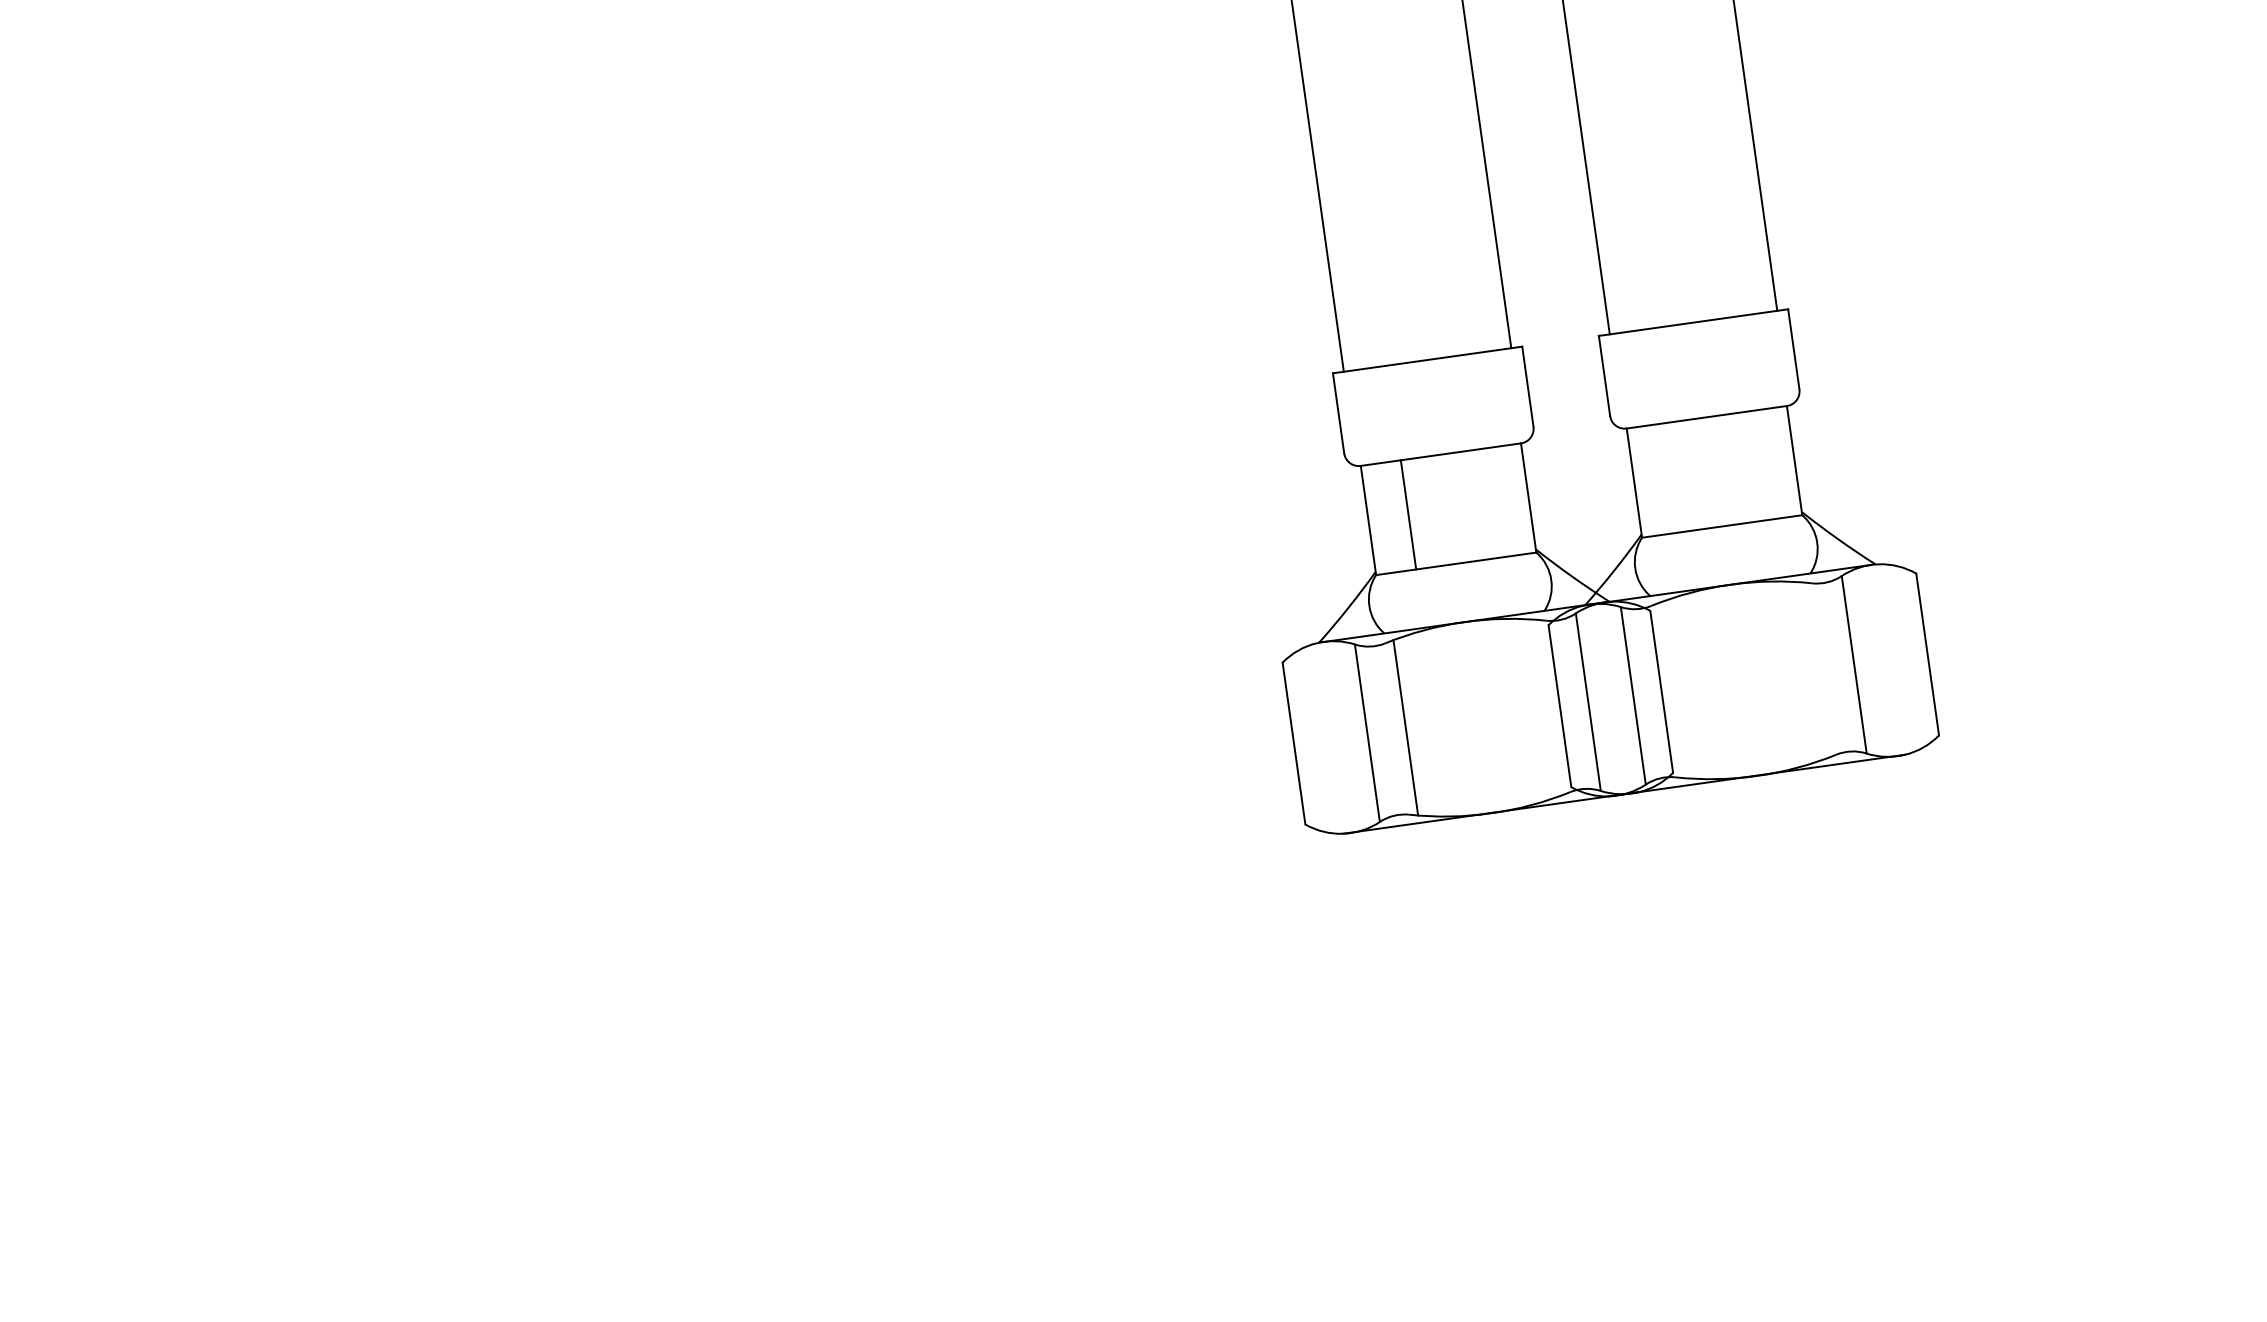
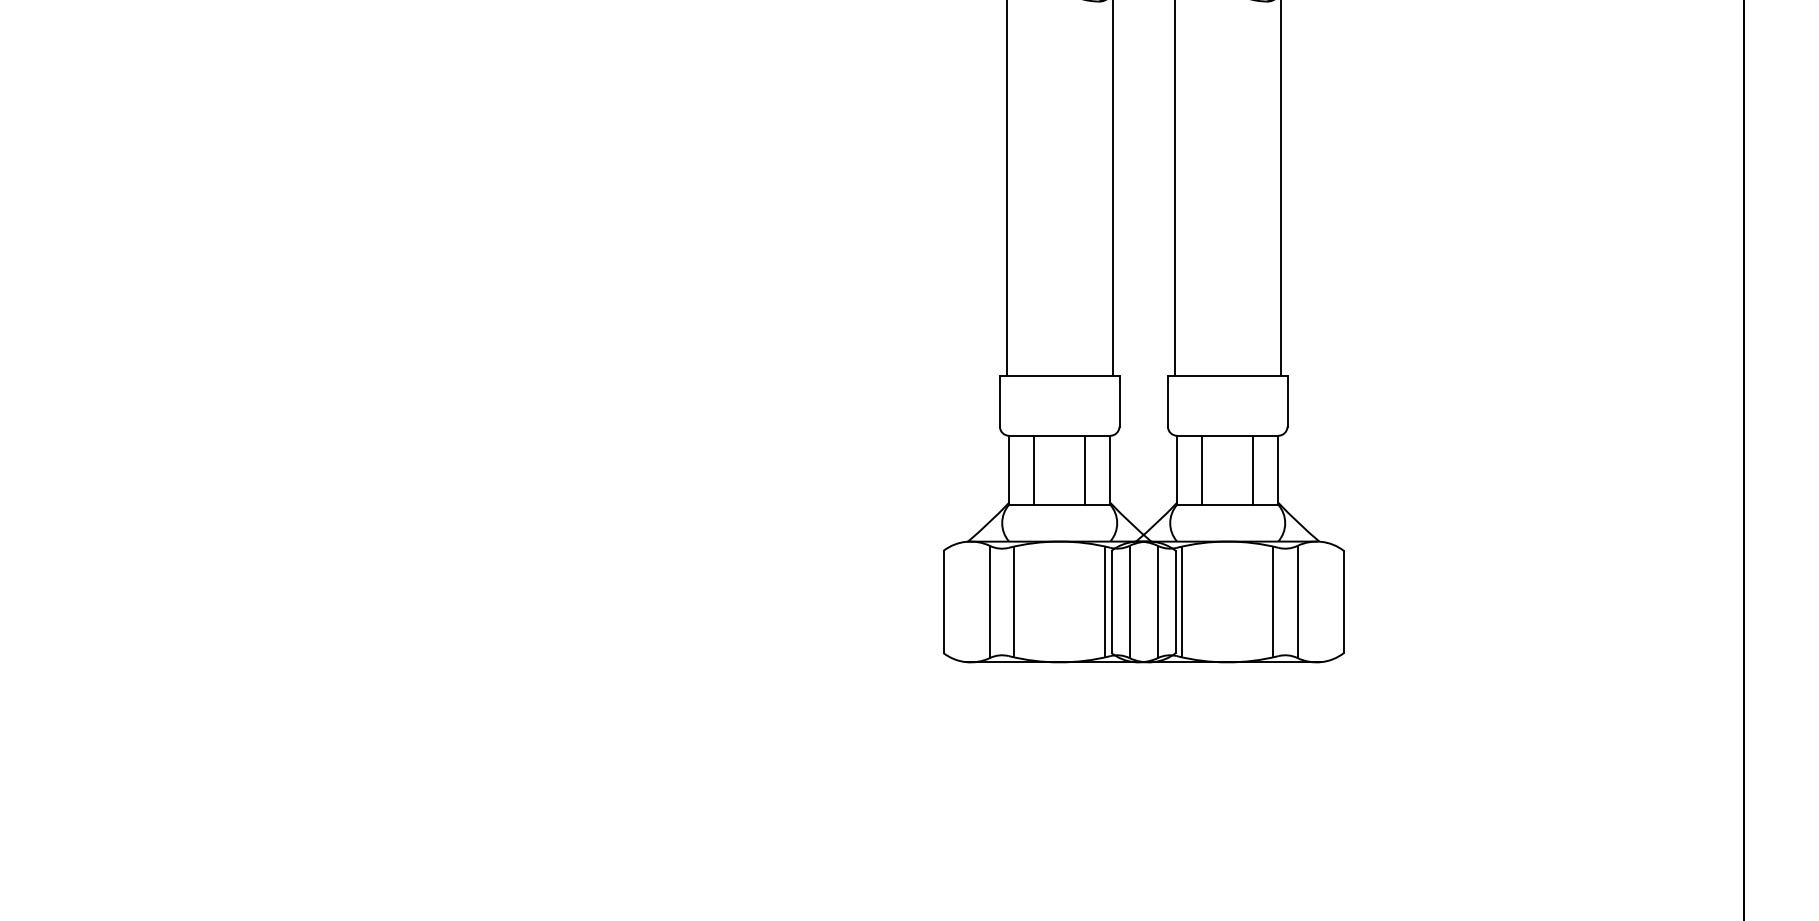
line: (1755, 464) -> (1253, 469), added
line: (1674, 476) -> (1202, 469), added
line: (1489, 502) -> (1085, 469), added
line: (1816, 669) -> (1273, 601), added
line: (1672, 689) -> (1182, 601), added
line: (1550, 706) -> (1105, 601), added

